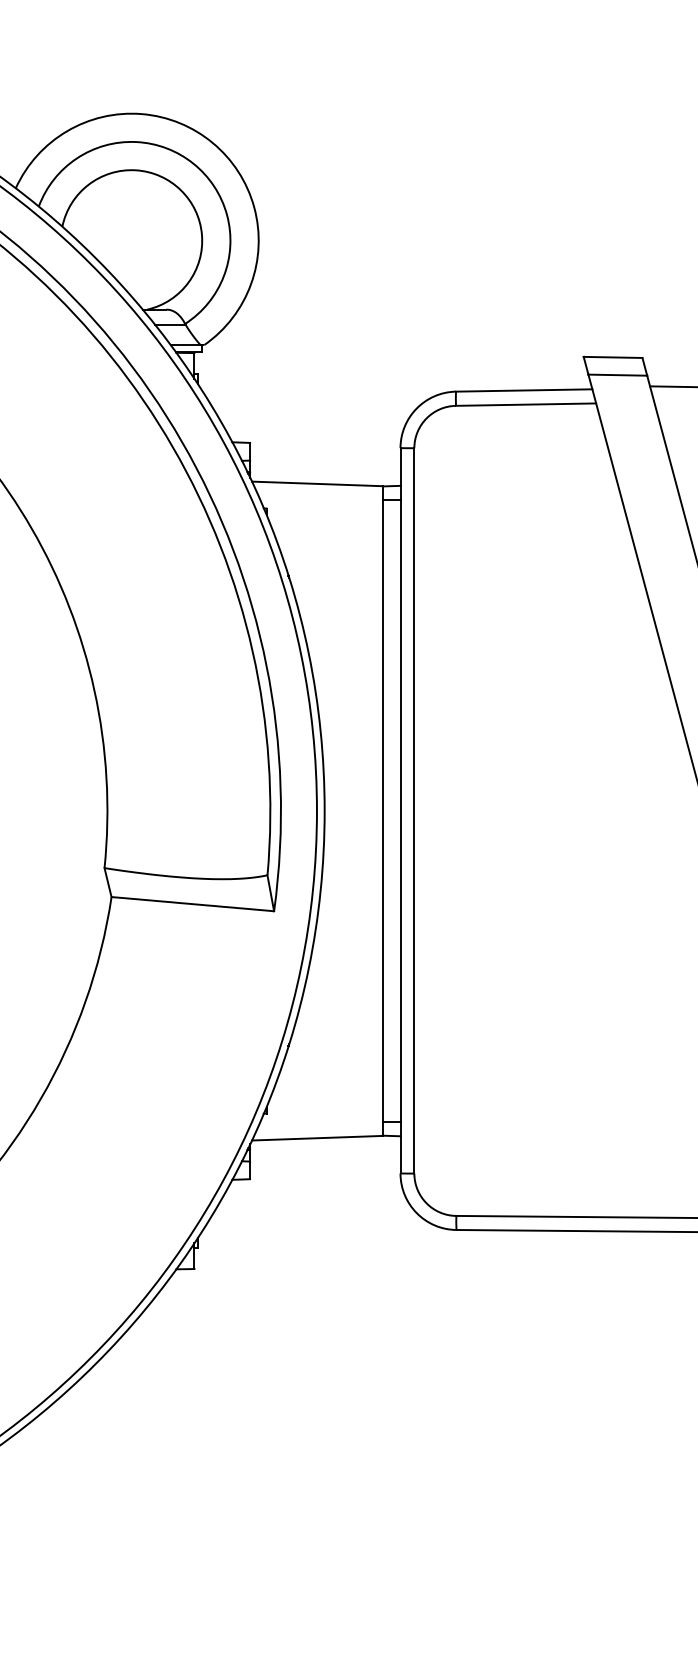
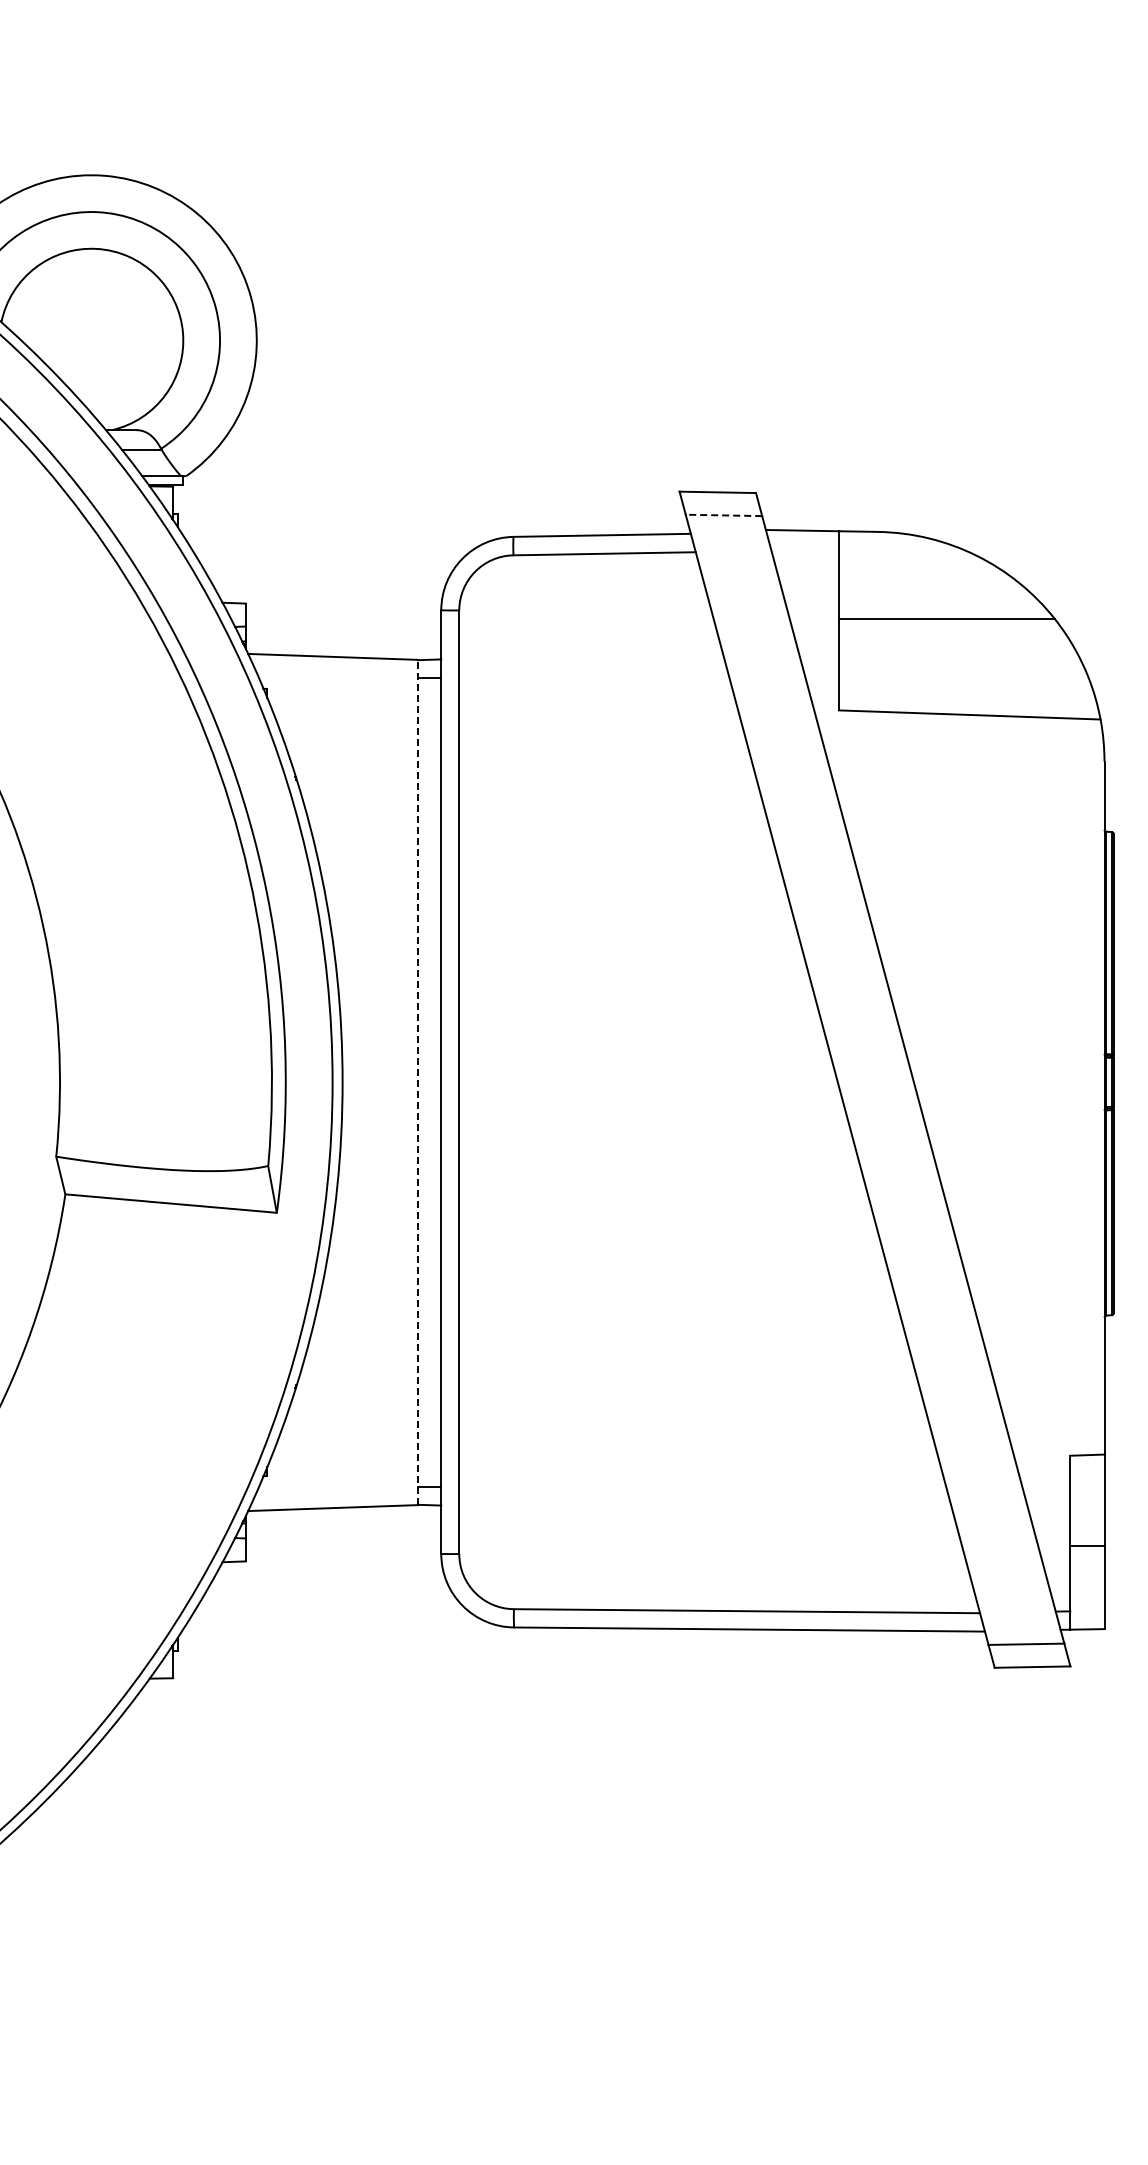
line: (617, 375) -> (723, 515), solid -> dashed
line: (383, 811) -> (418, 1082), solid -> dashed

